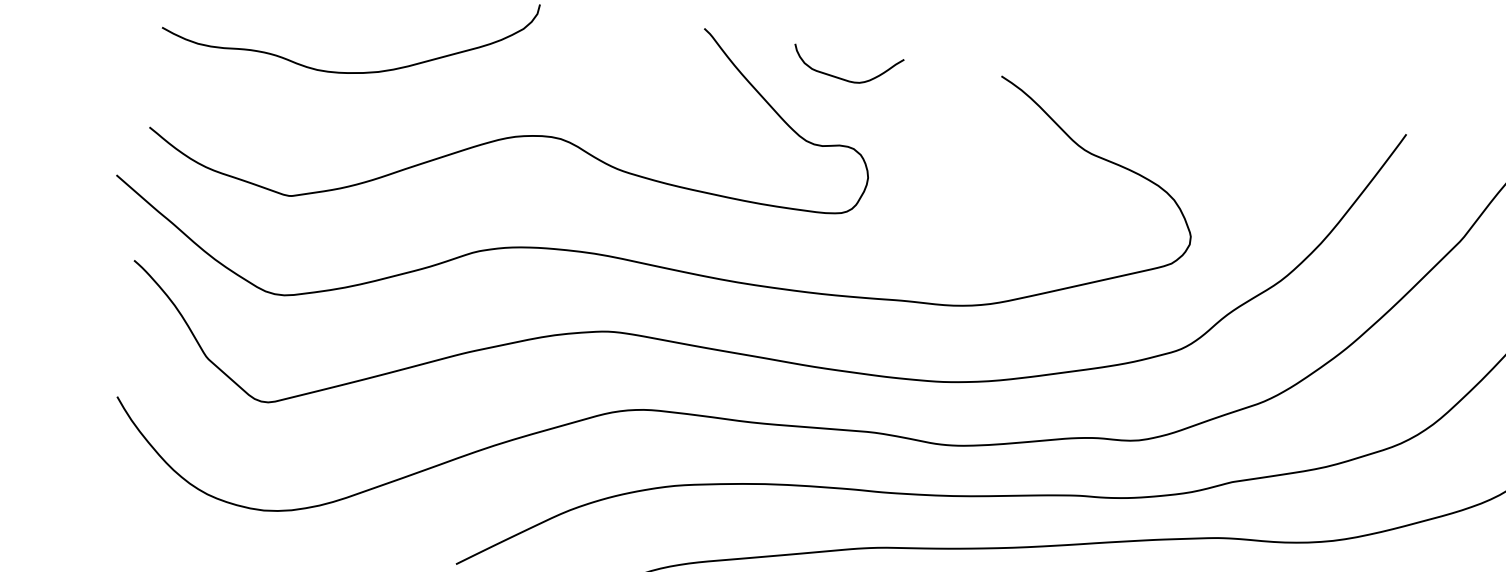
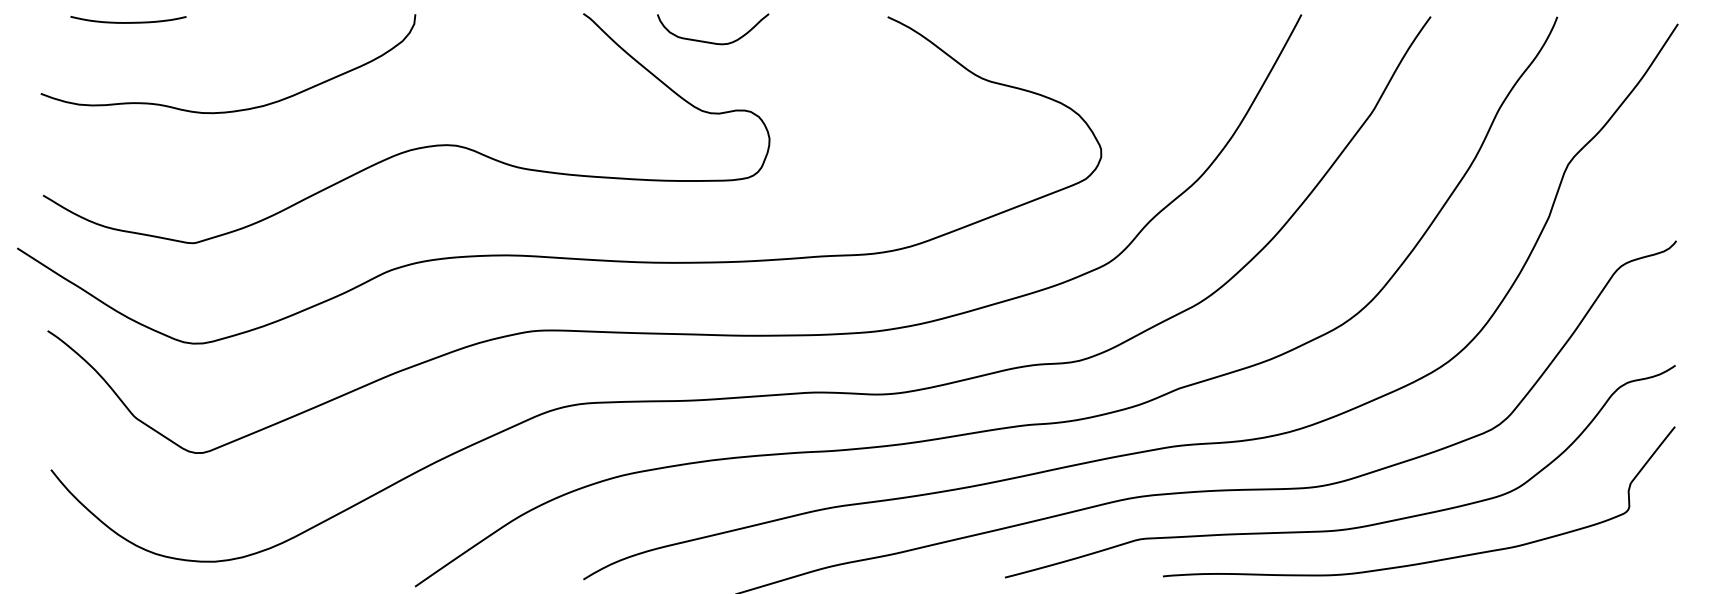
curve: (842, 77) -> (709, 41), moved

